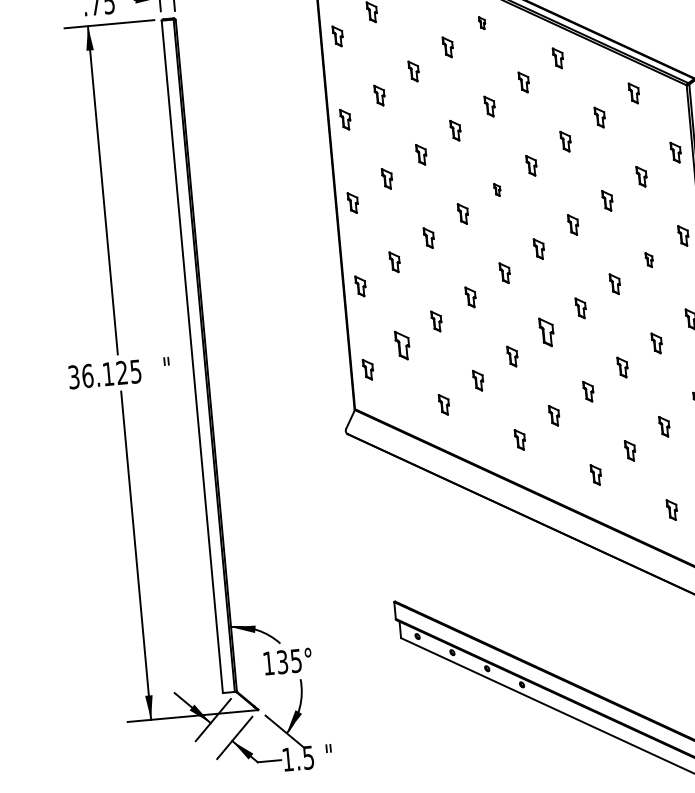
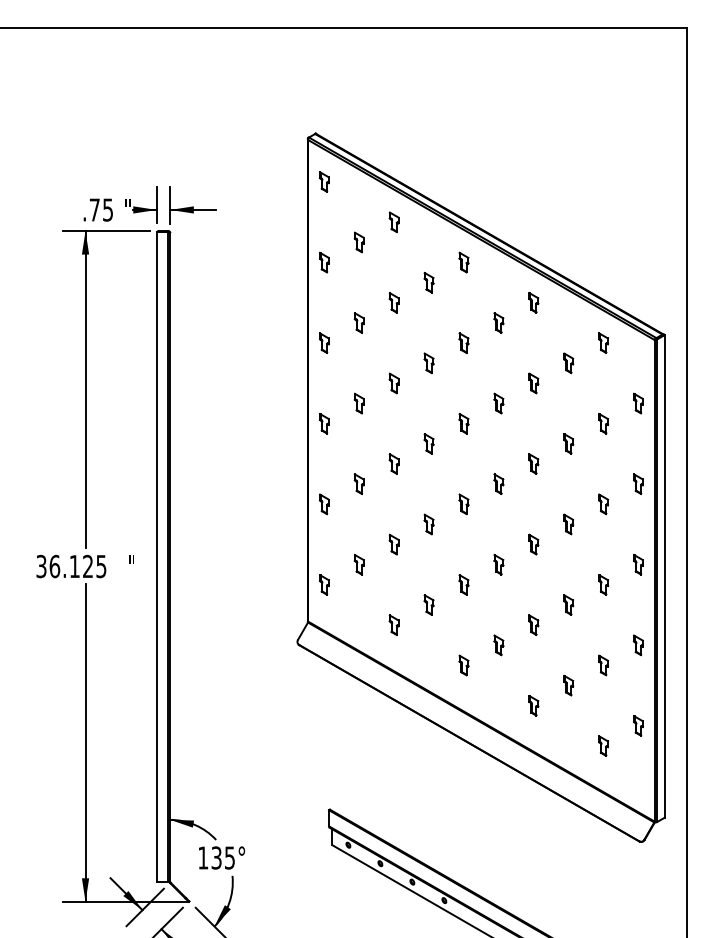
part: (481, 23) -> (463, 262), size x1.67
part: (496, 189) -> (463, 423), size x1.67
part: (649, 260) -> (603, 504), size x1.43
part: (546, 332) -> (498, 564), size x0.71
part: (401, 345) -> (358, 564), size x0.71

